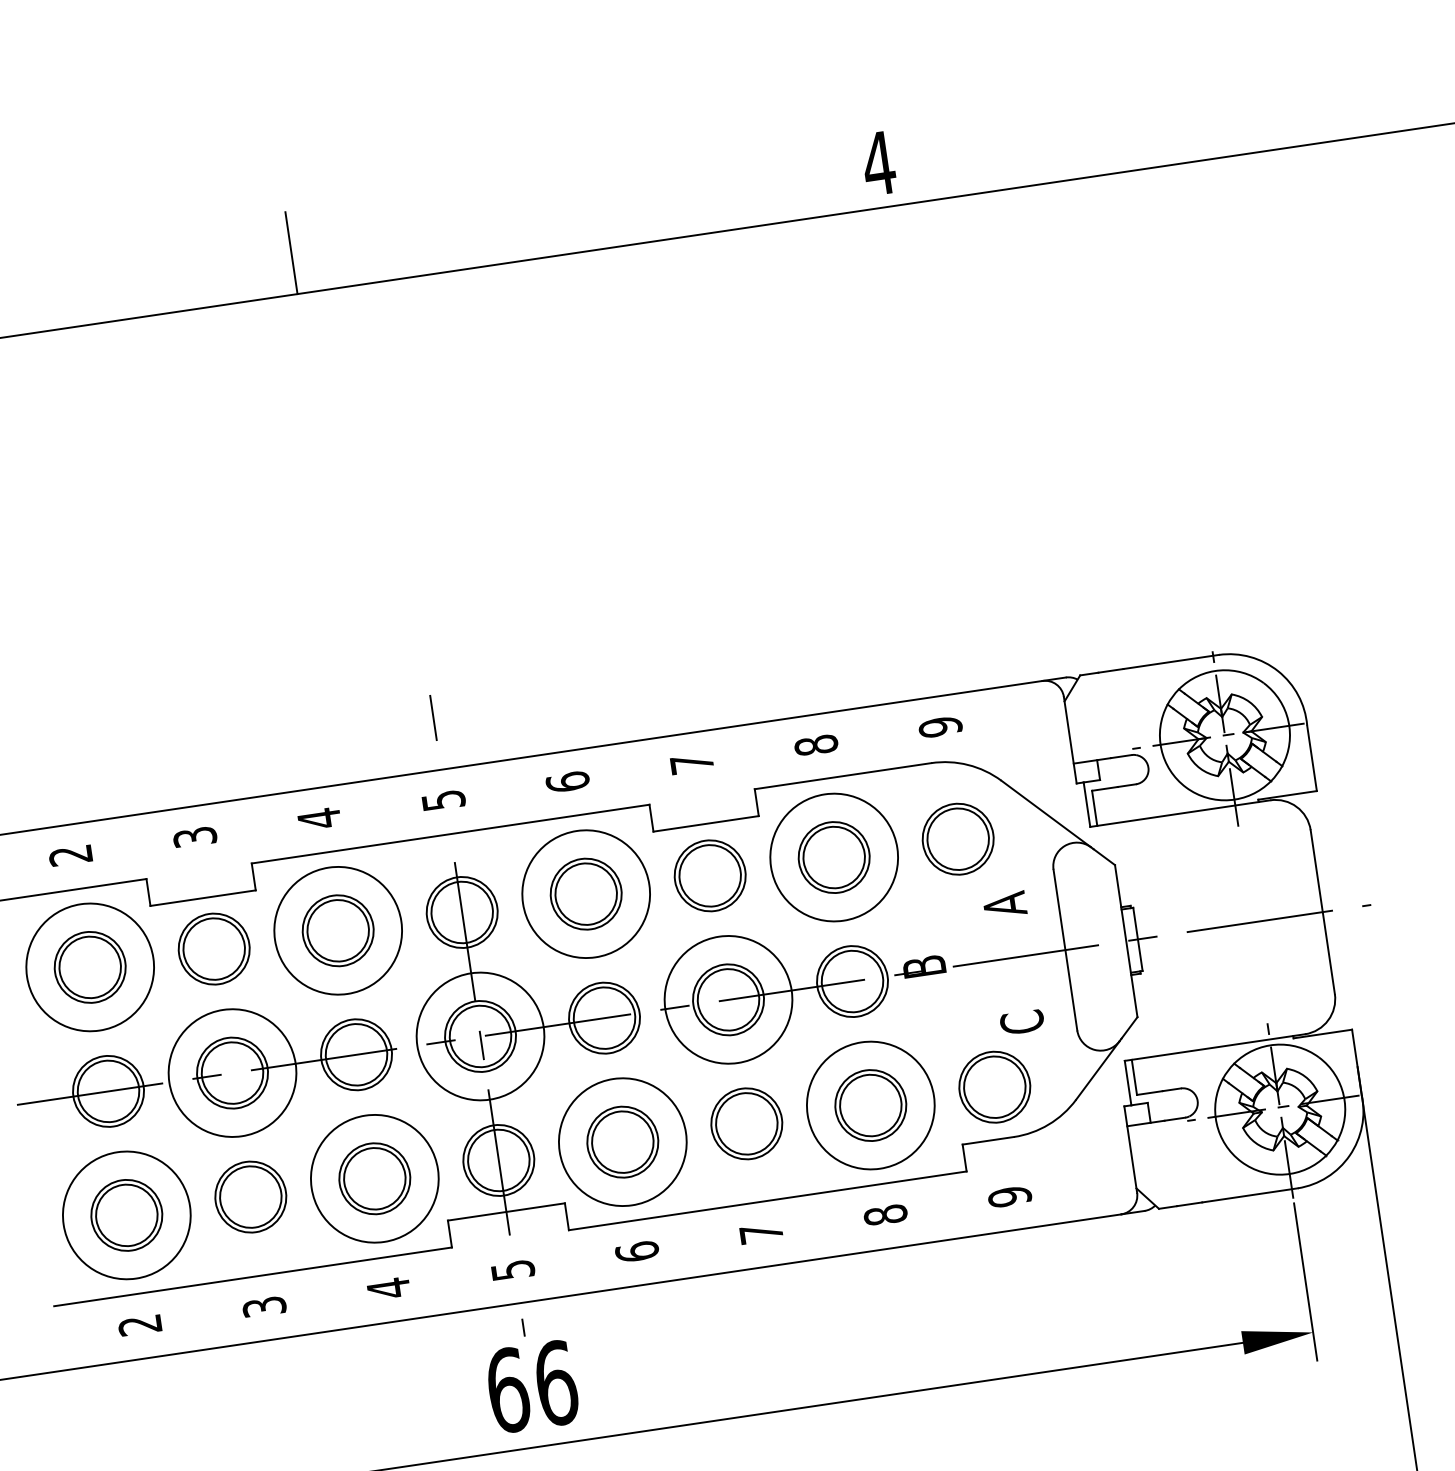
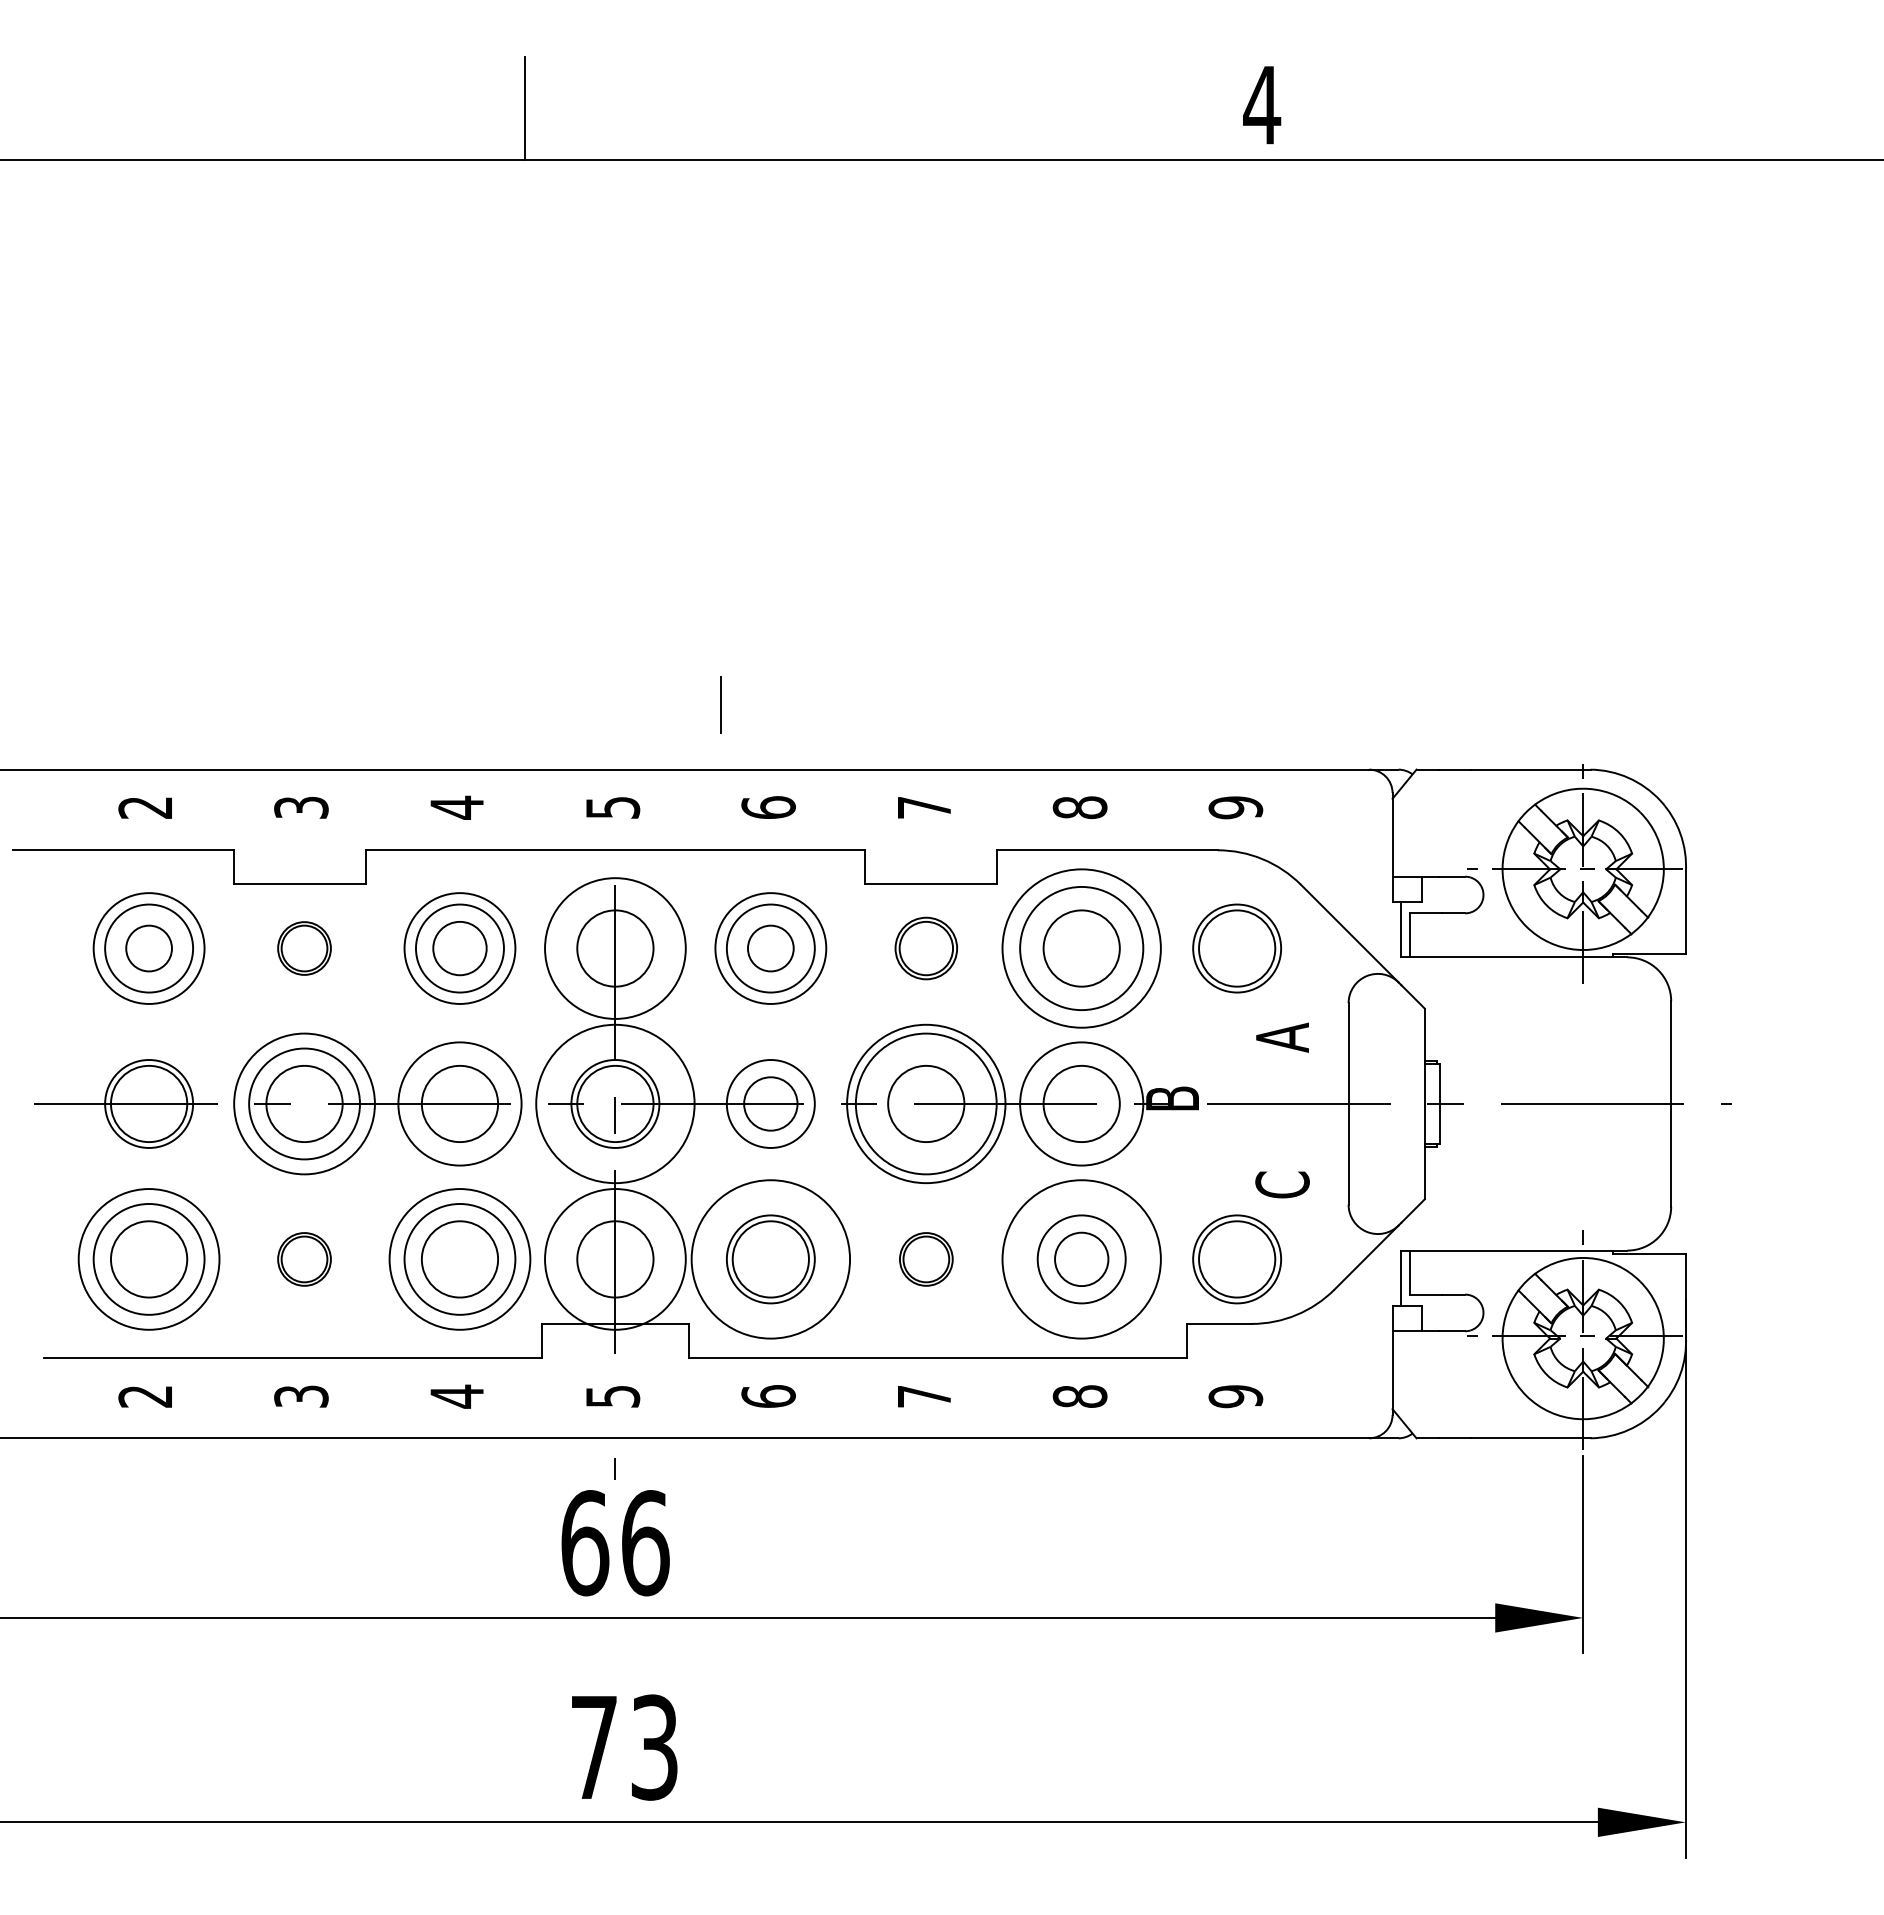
line: (432, 717) -> (720, 704), moved
circle: (834, 857) -> (1081, 948), size x1.4
part: (710, 875) -> (926, 948), size x0.7
circle: (585, 894) -> (770, 948), size x0.6
circle: (585, 894) -> (770, 948), size x0.7
circle: (462, 912) -> (615, 948), size x1.6
circle: (337, 930) -> (459, 948), size x0.7
circle: (337, 930) -> (459, 948), size x0.7
part: (214, 949) -> (304, 948), size x0.6
circle: (89, 967) -> (148, 948), size x0.6
circle: (89, 967) -> (148, 948), size x0.7
circle: (852, 981) -> (1081, 1103), size x1.4
circle: (728, 999) -> (926, 1103), size x1.6
circle: (604, 1017) -> (770, 1103), size x0.7
circle: (356, 1054) -> (459, 1103), size x1.4
circle: (232, 1072) -> (304, 1103), size x0.7
circle: (232, 1072) -> (304, 1103), size x1.6
circle: (870, 1105) -> (1081, 1259), size x0.7
part: (747, 1123) -> (926, 1259), size x0.6
circle: (498, 1160) -> (615, 1259), size x1.6
circle: (374, 1178) -> (459, 1259), size x0.7
circle: (374, 1178) -> (459, 1259), size x1.6
part: (250, 1197) -> (304, 1259), size x0.6
circle: (126, 1215) -> (148, 1259), size x0.7
circle: (127, 1215) -> (149, 1259), size x1.6

